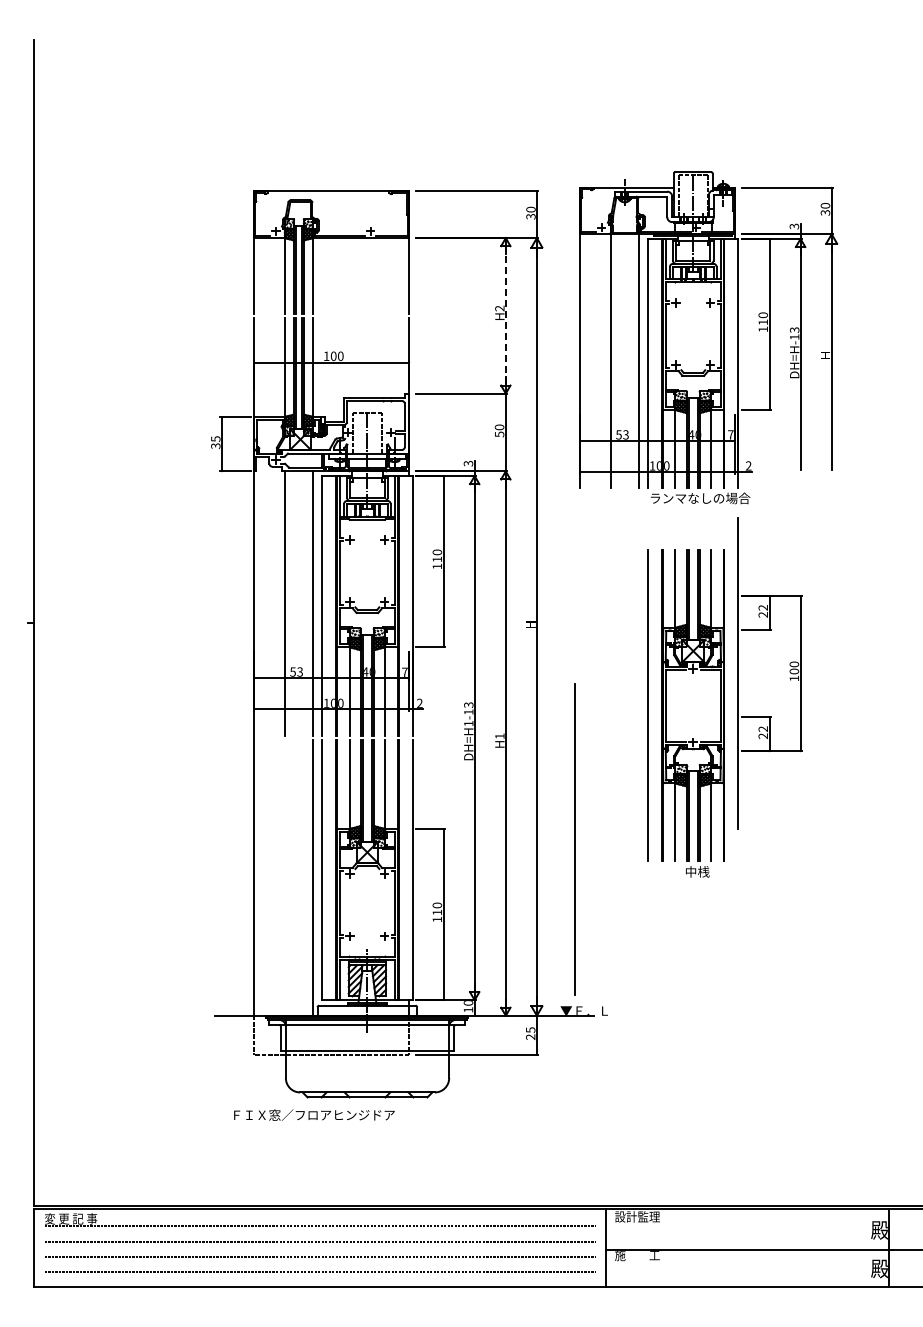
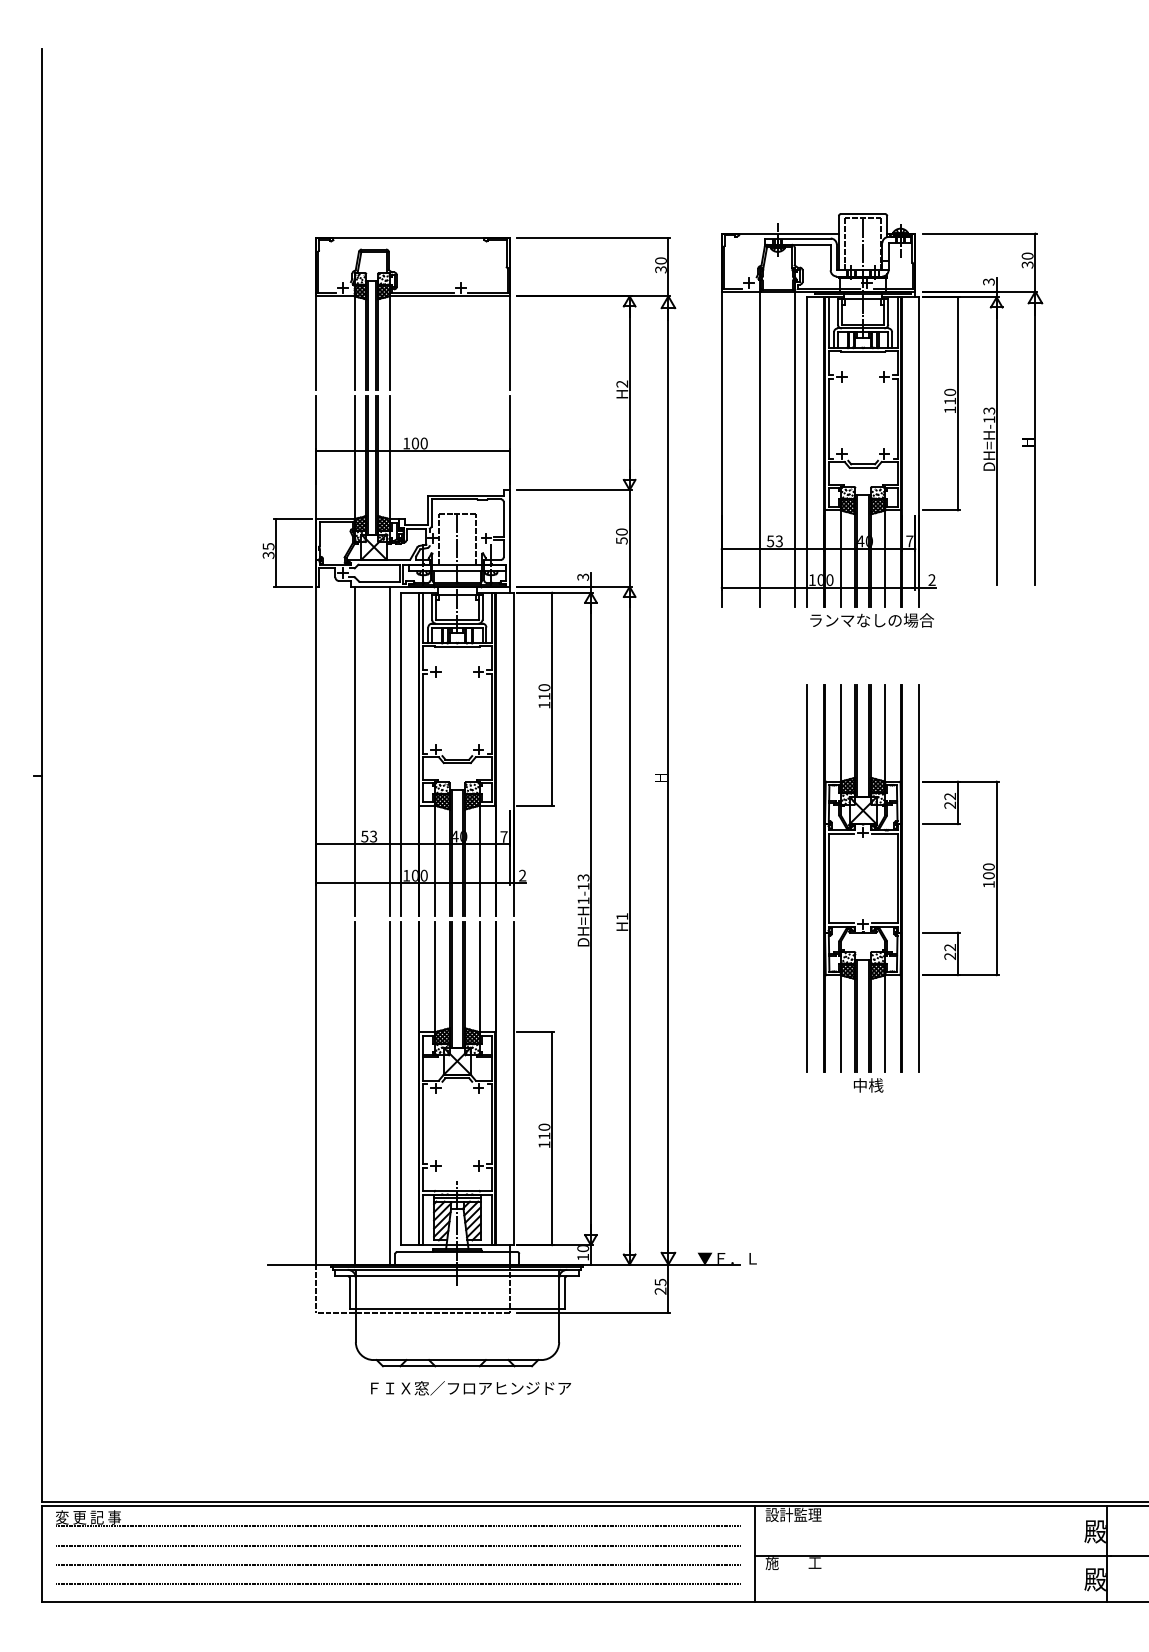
line: (505, 315) -> (629, 392), dashed -> solid
part: (789, 672) -> (982, 877), moved
line: (574, 839) -> (715, 1045), removed
line: (284, 877) -> (354, 1092), added
text: (314, 1114) -> (471, 1387), moved

